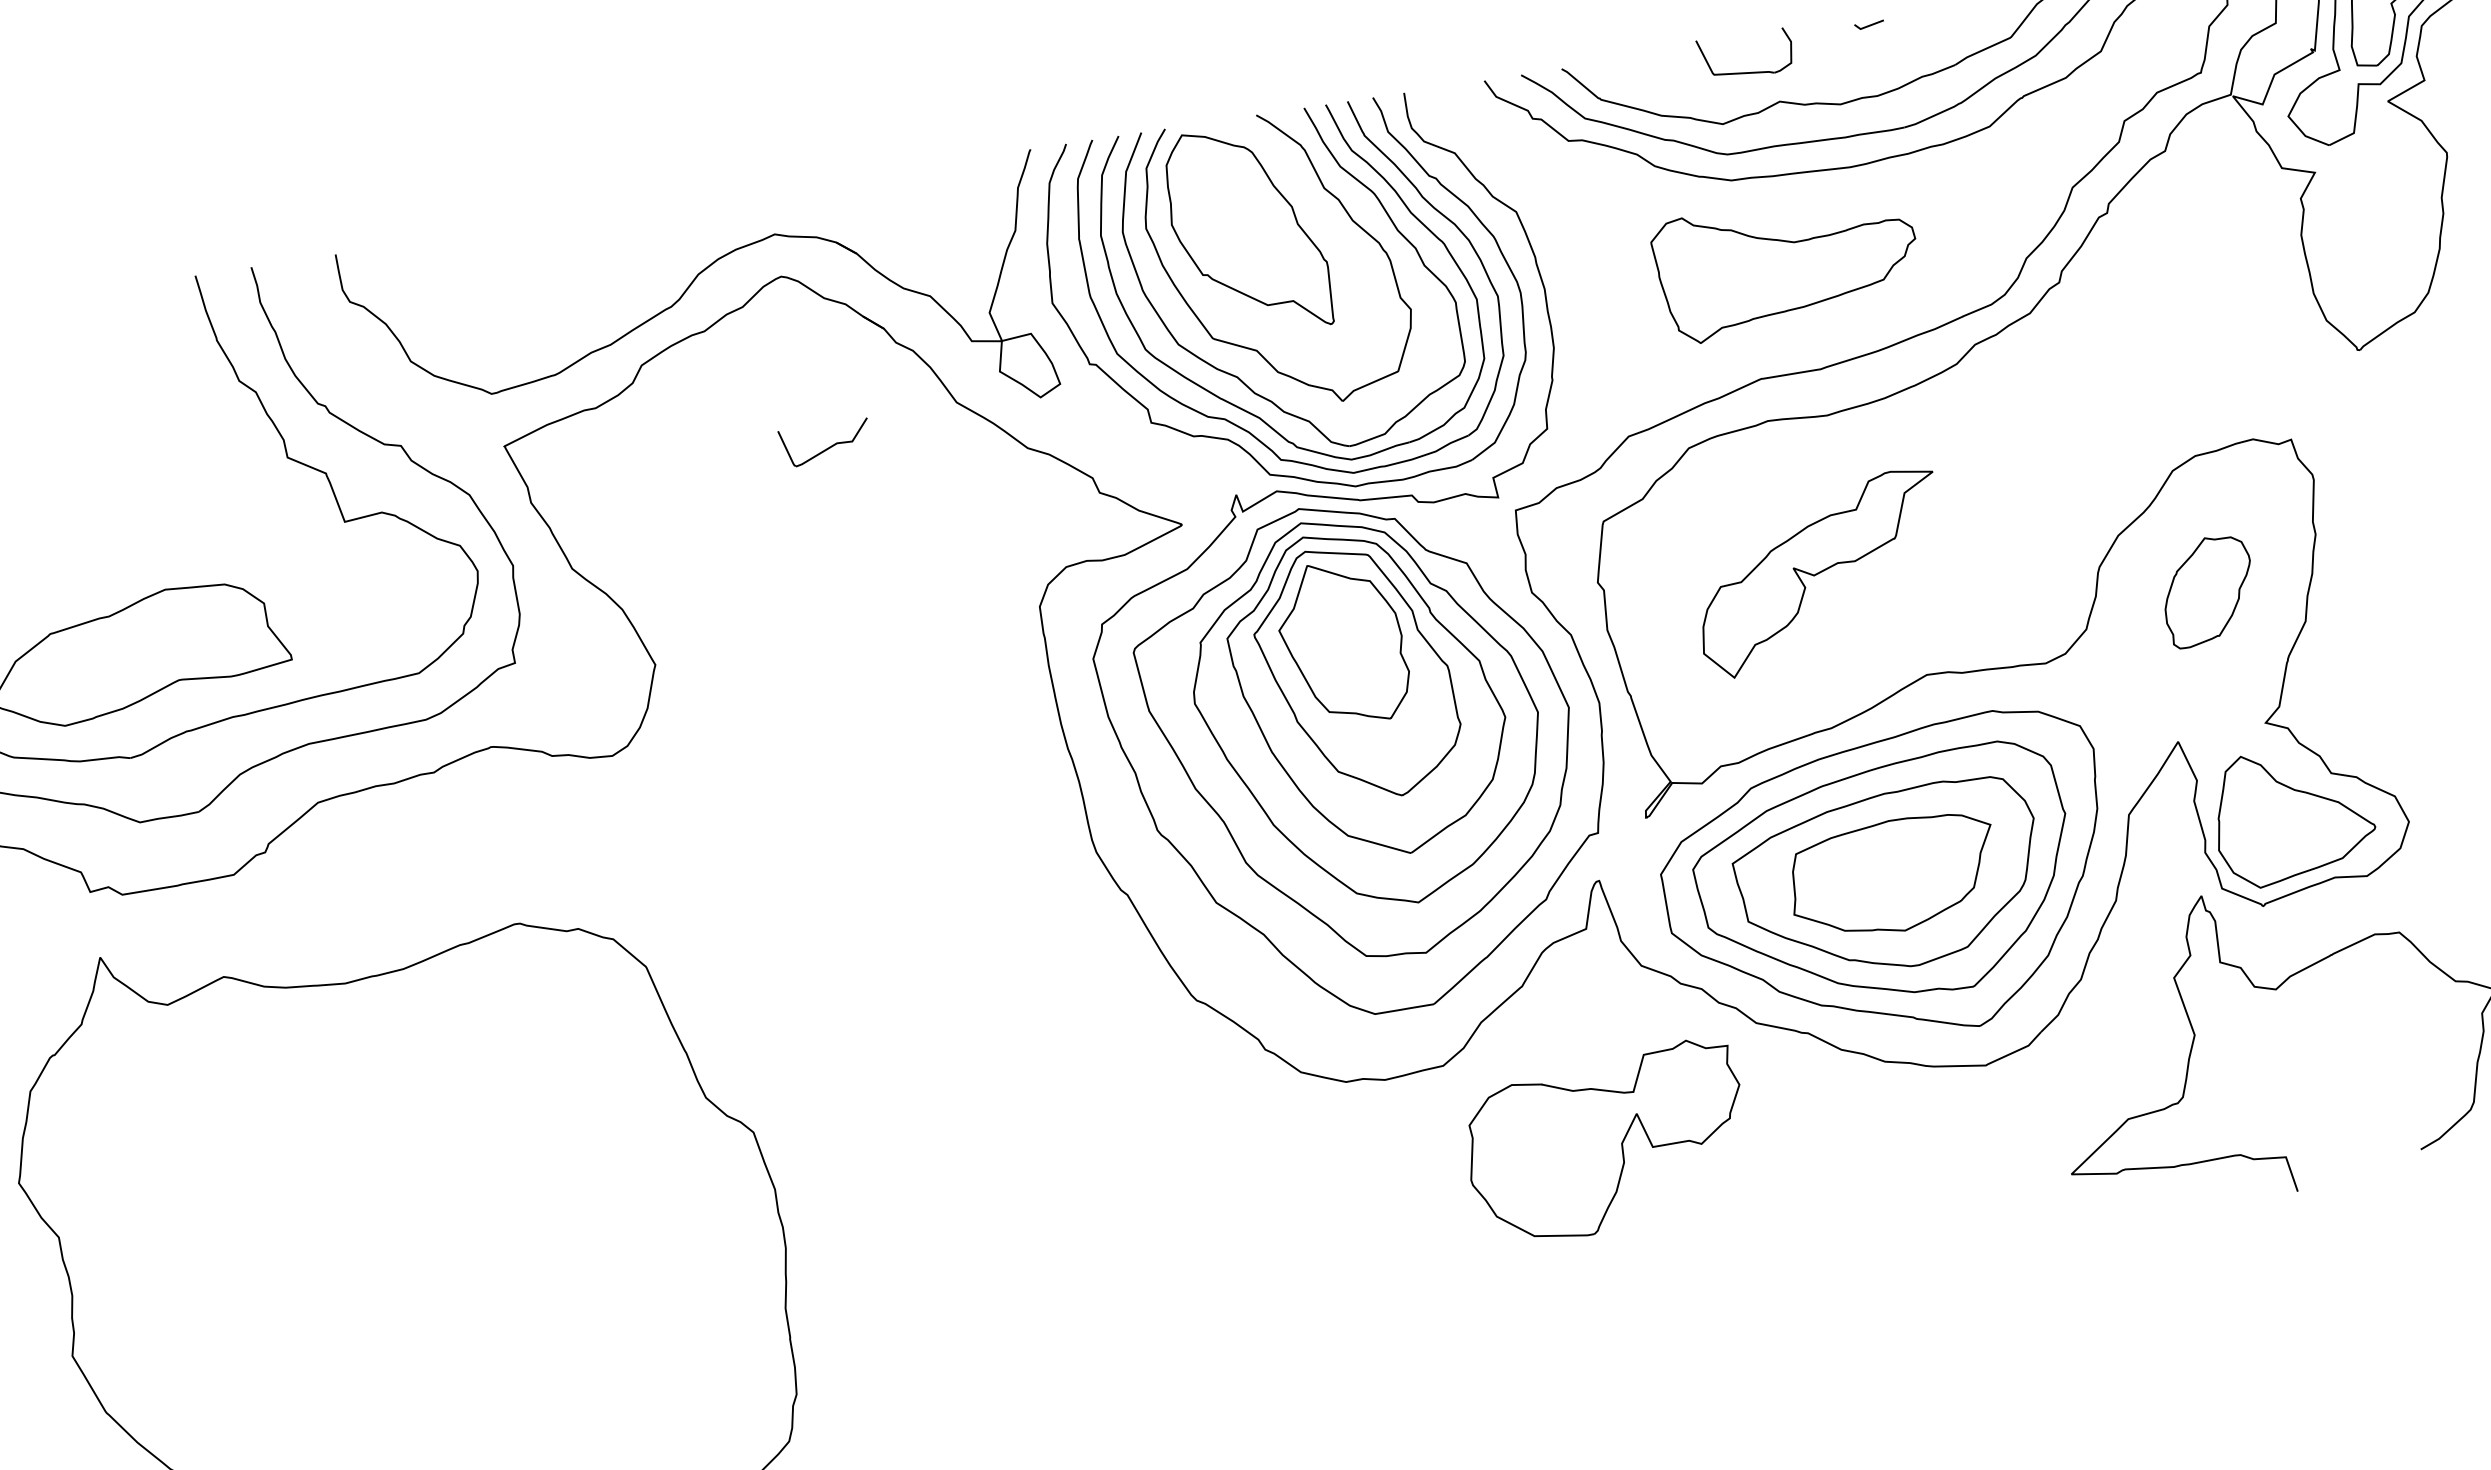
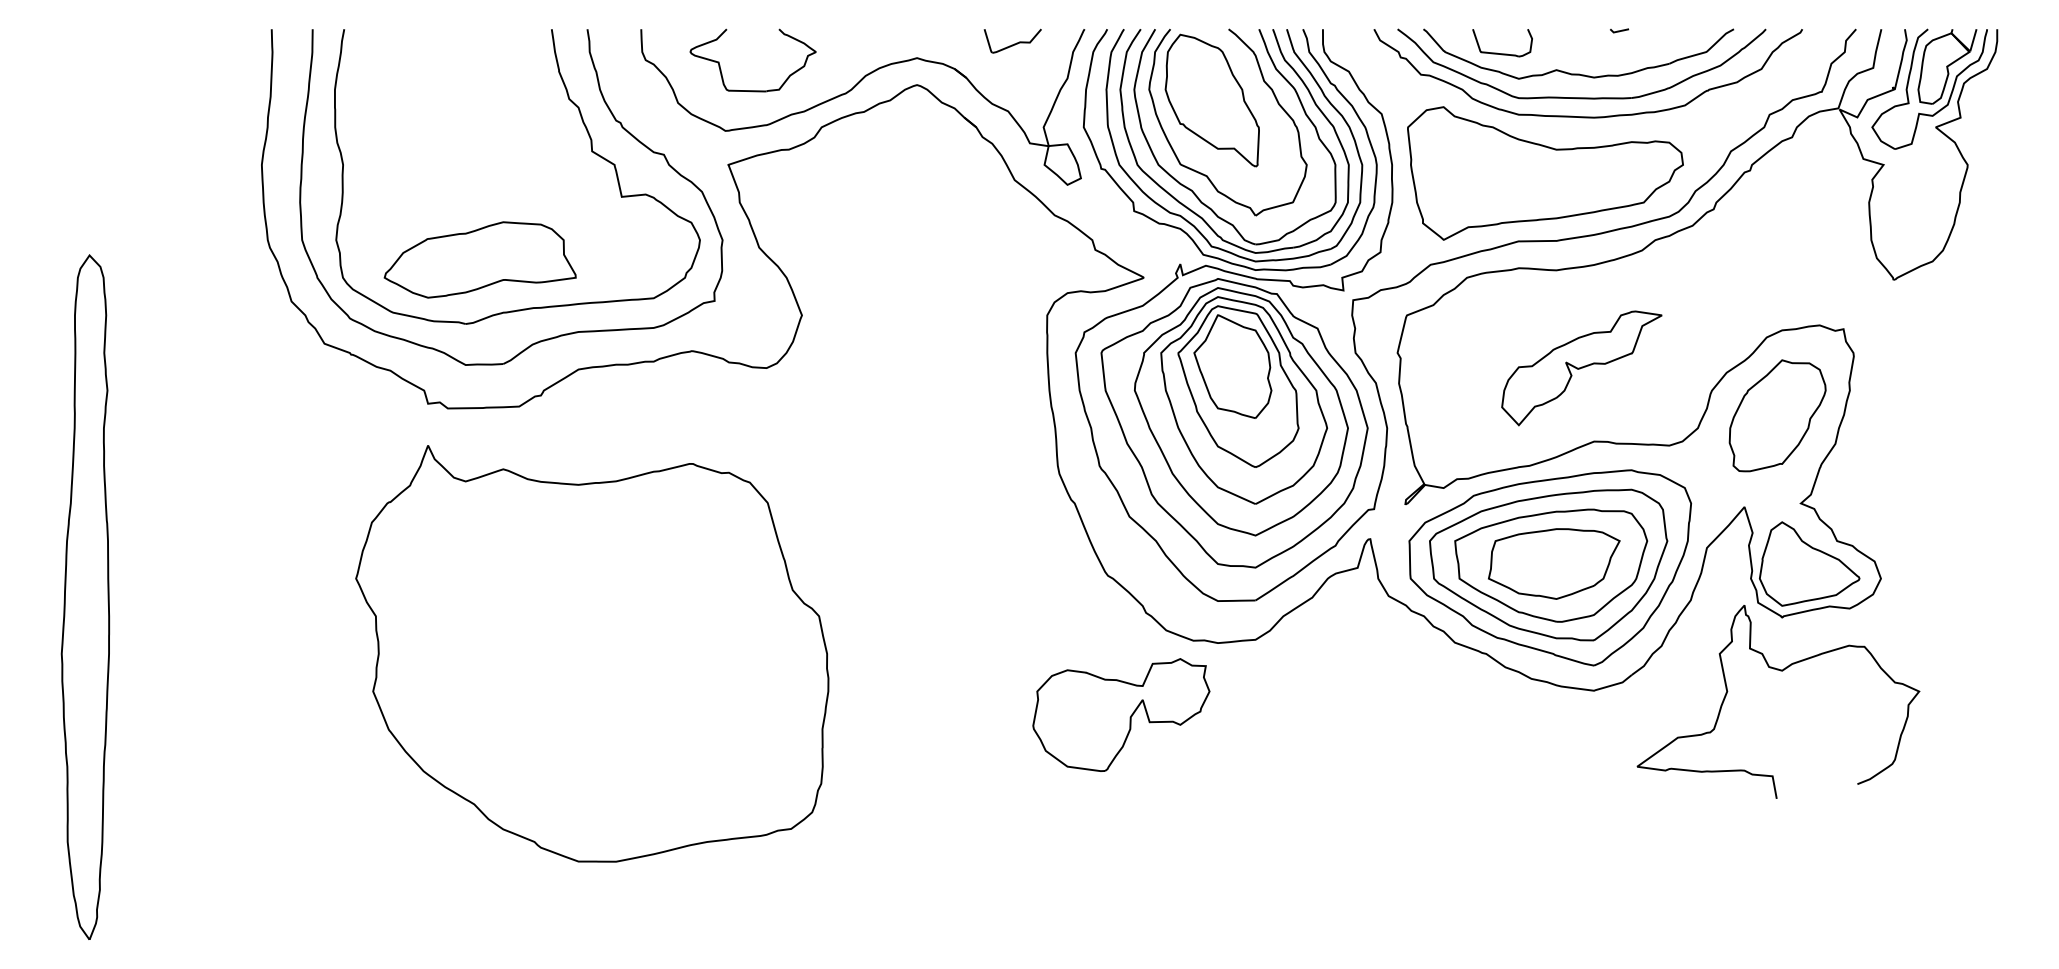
part: (1748, 71) -> (1502, 53), moved
part: (1787, 266) -> (1545, 173), size x1.67
part: (524, 324) -> (752, 90), added
part: (824, 442) -> (1012, 40), moved
part: (1819, 574) -> (1581, 368), moved
part: (2208, 590) -> (1777, 415), size x1.67
part: (1606, 1141) -> (1121, 714), moved

